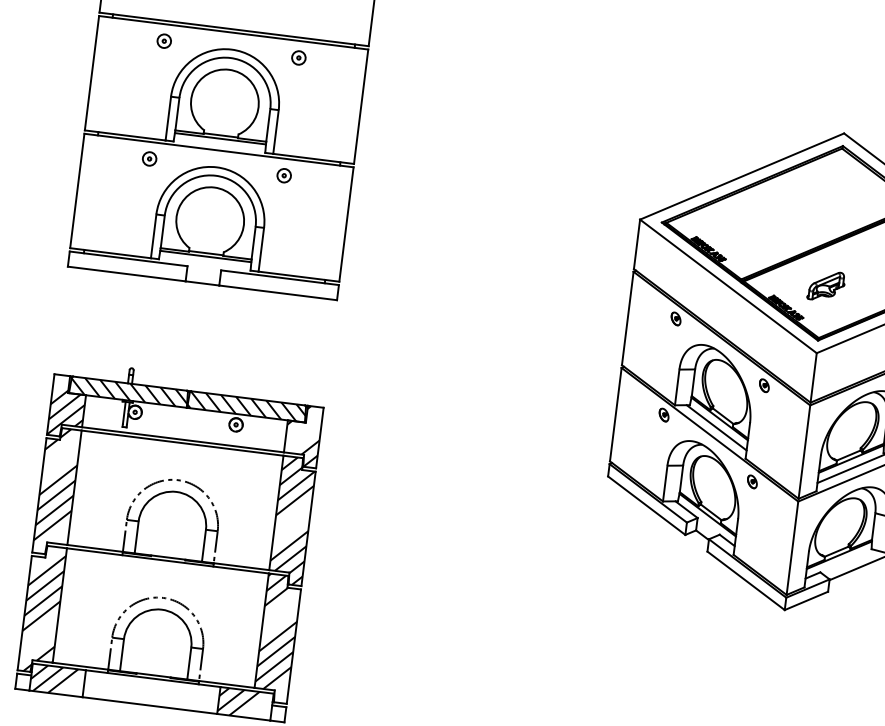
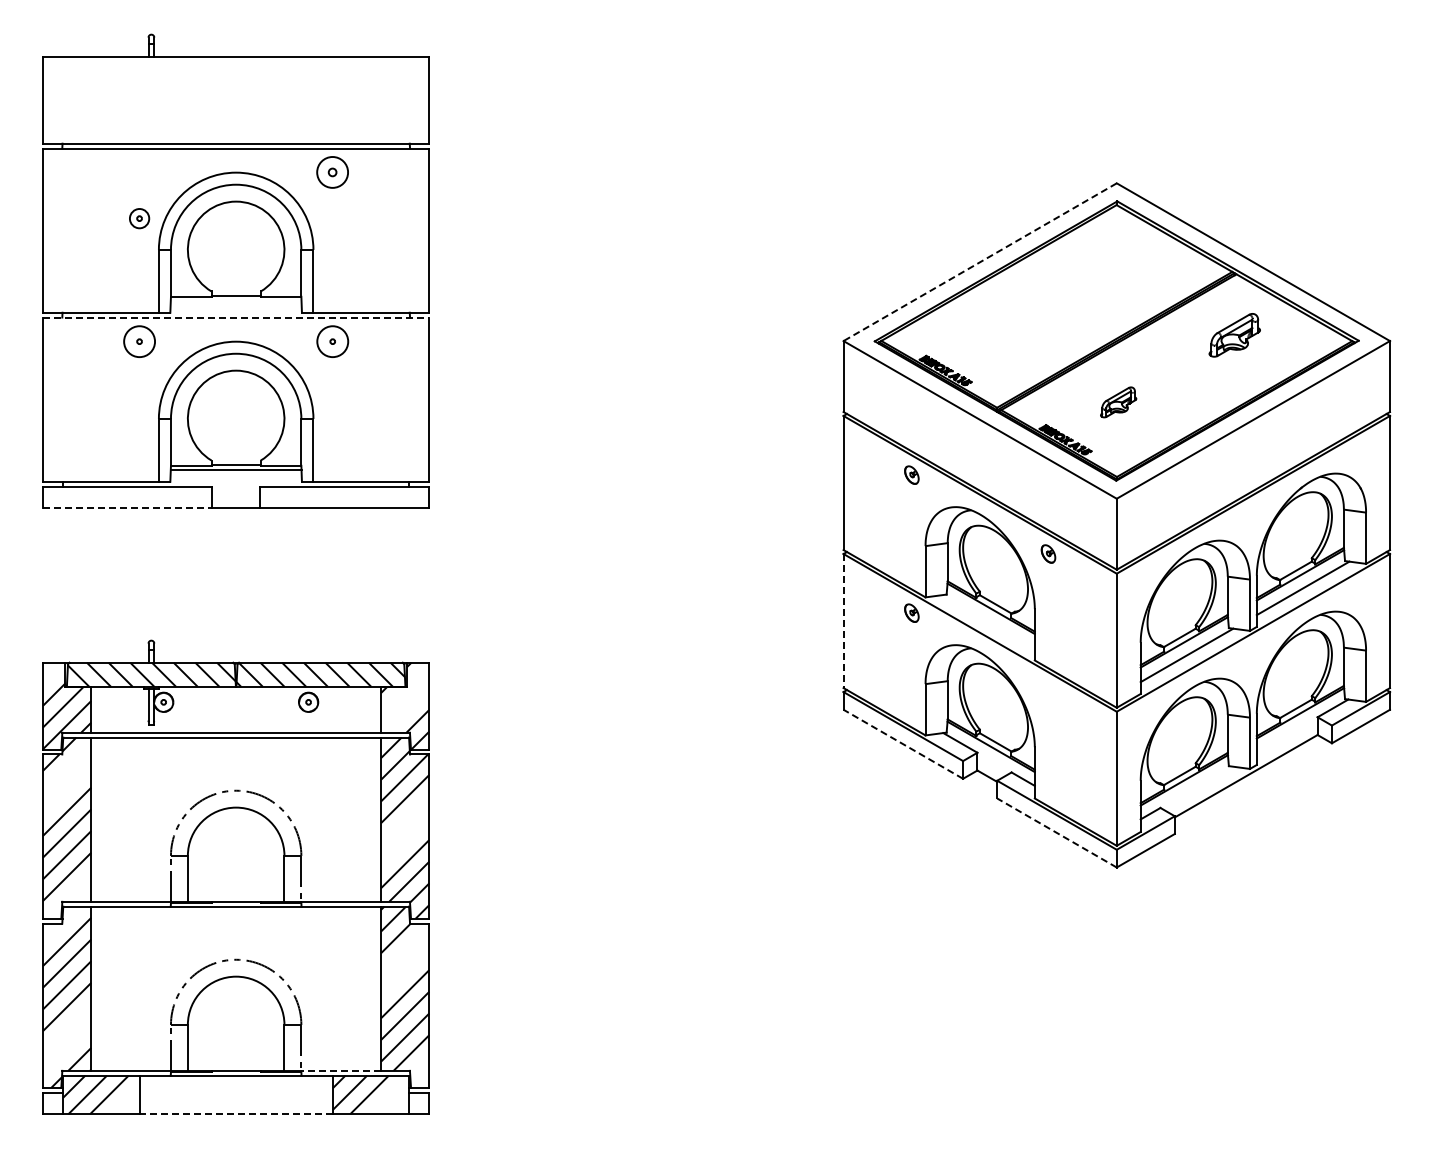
part: (164, 41) -> (139, 218), moved
part: (298, 57) -> (332, 172), size x1.6
line: (220, 138) -> (235, 300), removed
line: (219, 150) -> (236, 317), solid -> dashed
circle: (149, 158) -> (139, 341), size x1.6
circle: (284, 175) -> (332, 341), size x1.6
line: (742, 176) -> (980, 262), solid -> dashed
line: (126, 274) -> (127, 508), solid -> dashed
part: (826, 286) -> (1118, 402), size x0.7
line: (615, 414) -> (843, 621), solid -> dashed
line: (716, 427) -> (988, 621), removed
part: (752, 481) -> (1048, 691), removed
line: (646, 505) -> (902, 744), solid -> dashed
line: (745, 580) -> (1056, 832), solid -> dashed
line: (227, 684) -> (341, 1070), solid -> dashed
line: (150, 705) -> (236, 1114), solid -> dashed

